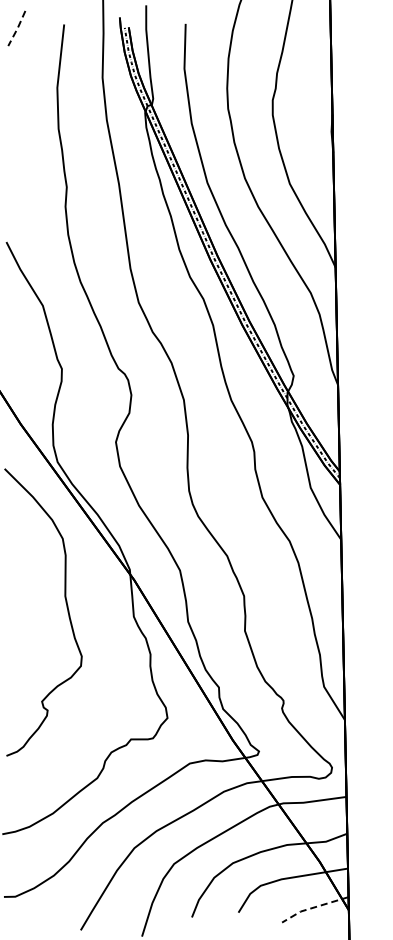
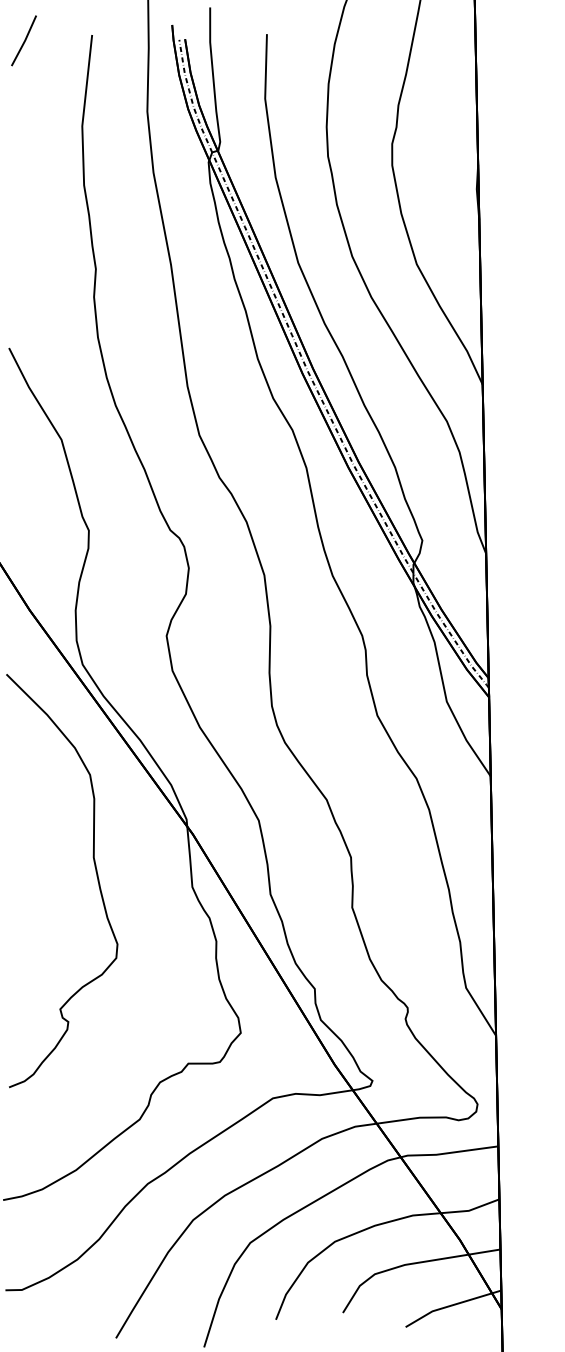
line: (17, 29) -> (24, 42), dashed -> solid
line: (313, 907) -> (450, 1305), dashed -> solid

